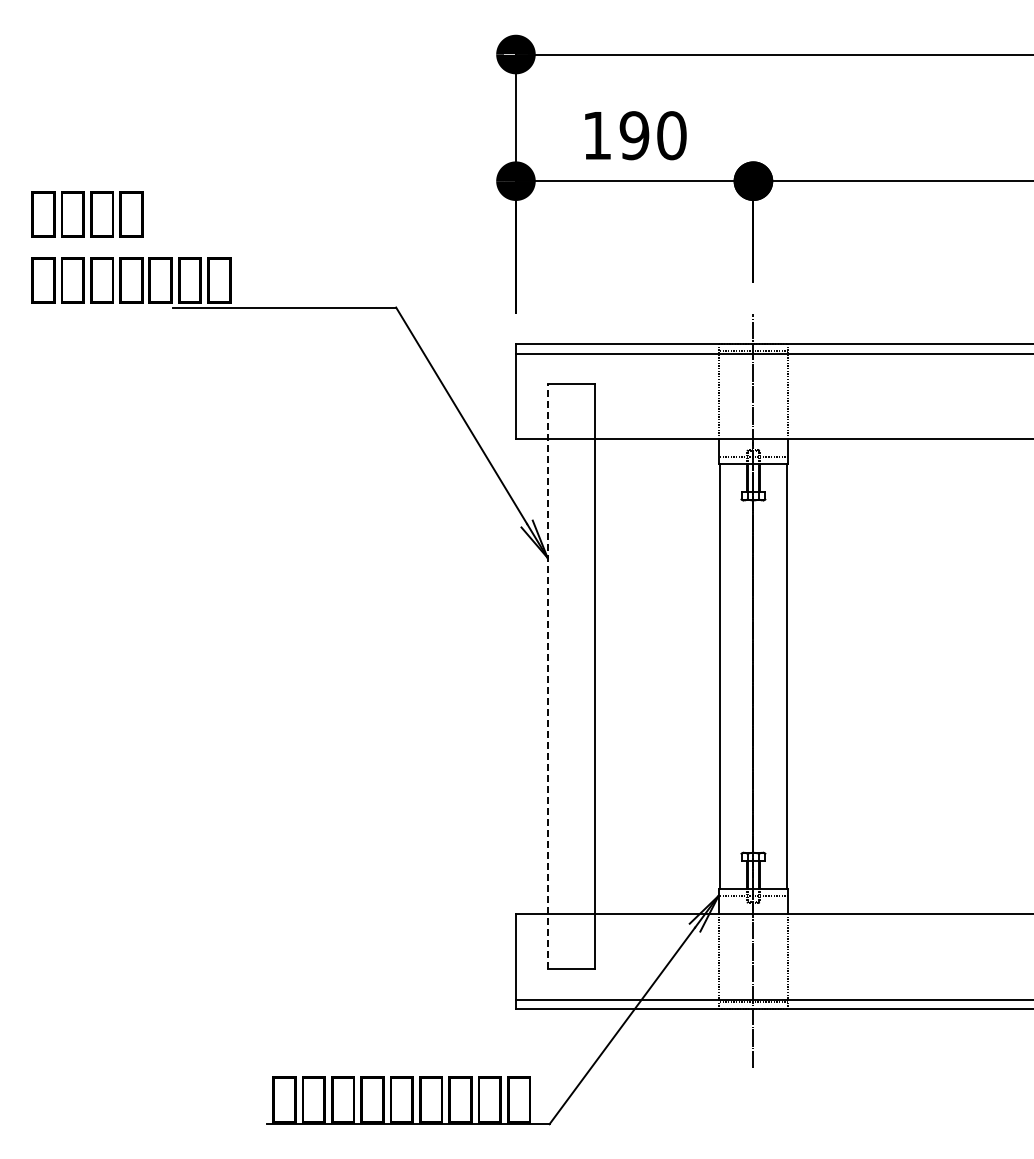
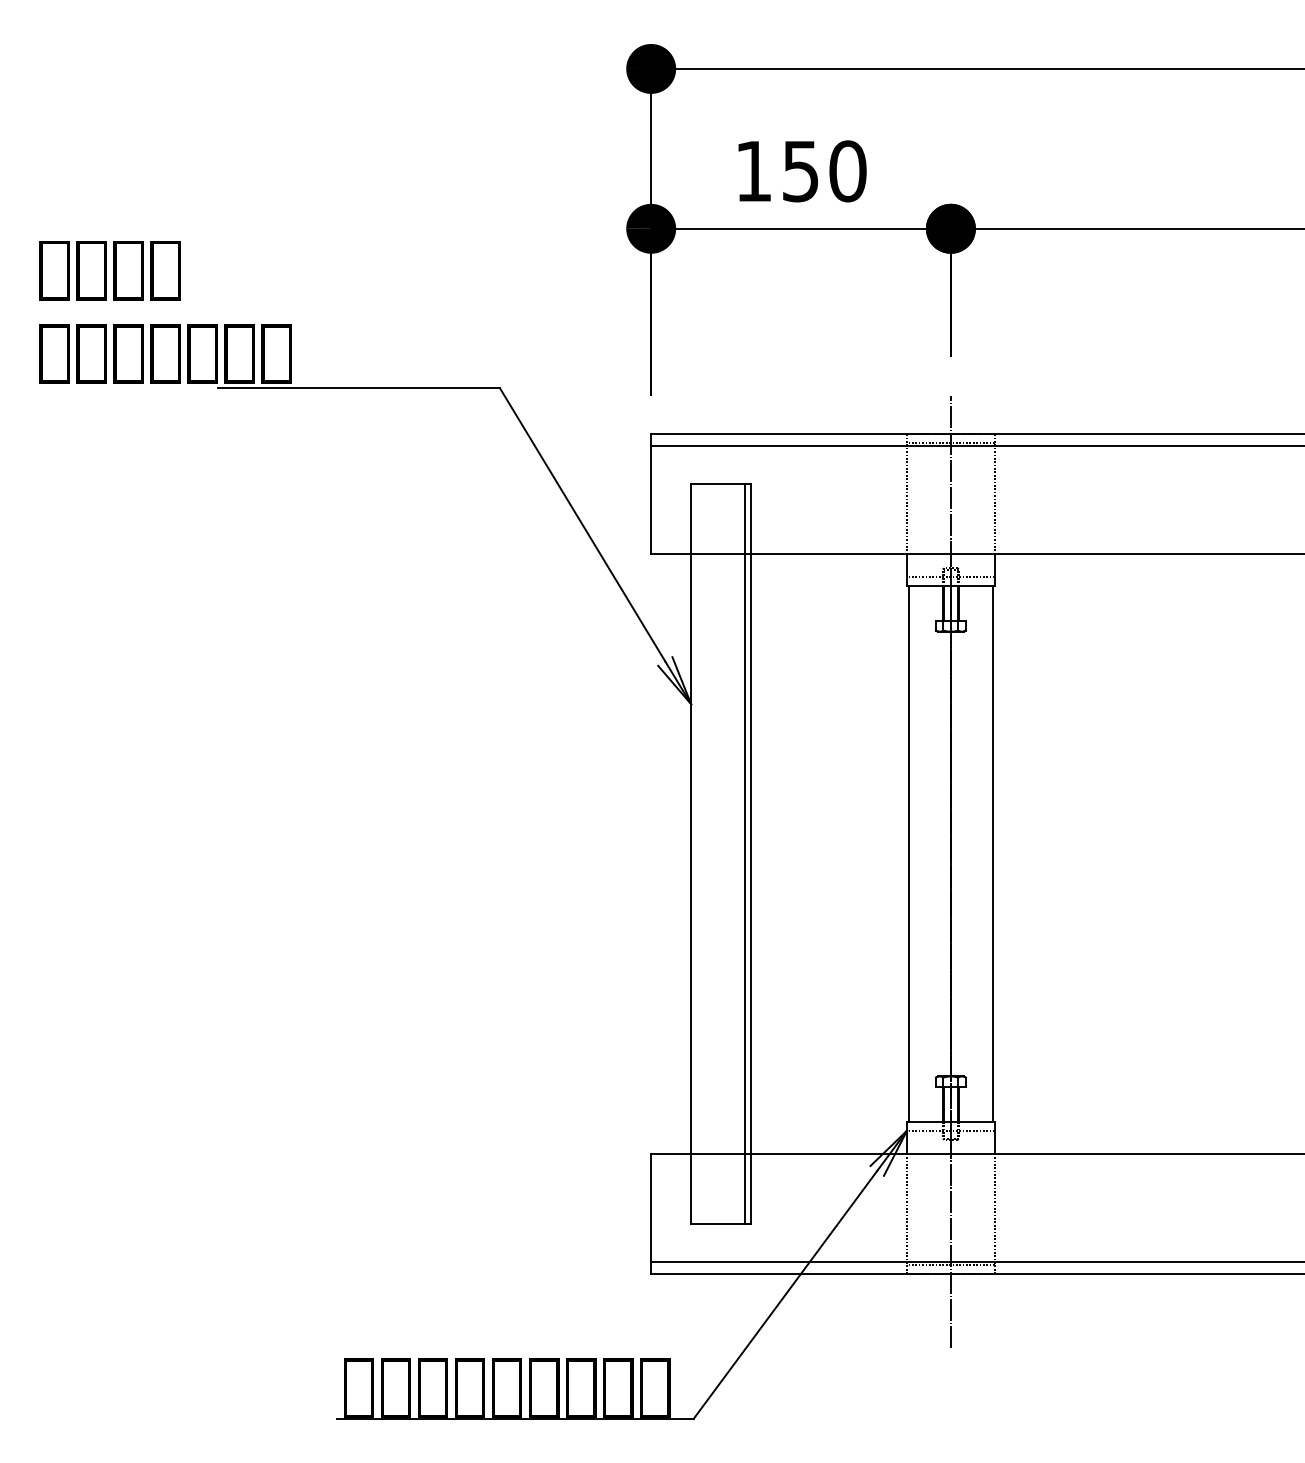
text: (634, 135) -> (800, 171), 190 -> 150
line: (547, 676) -> (690, 853), dashed -> solid
line: (590, 676) -> (745, 853), added

